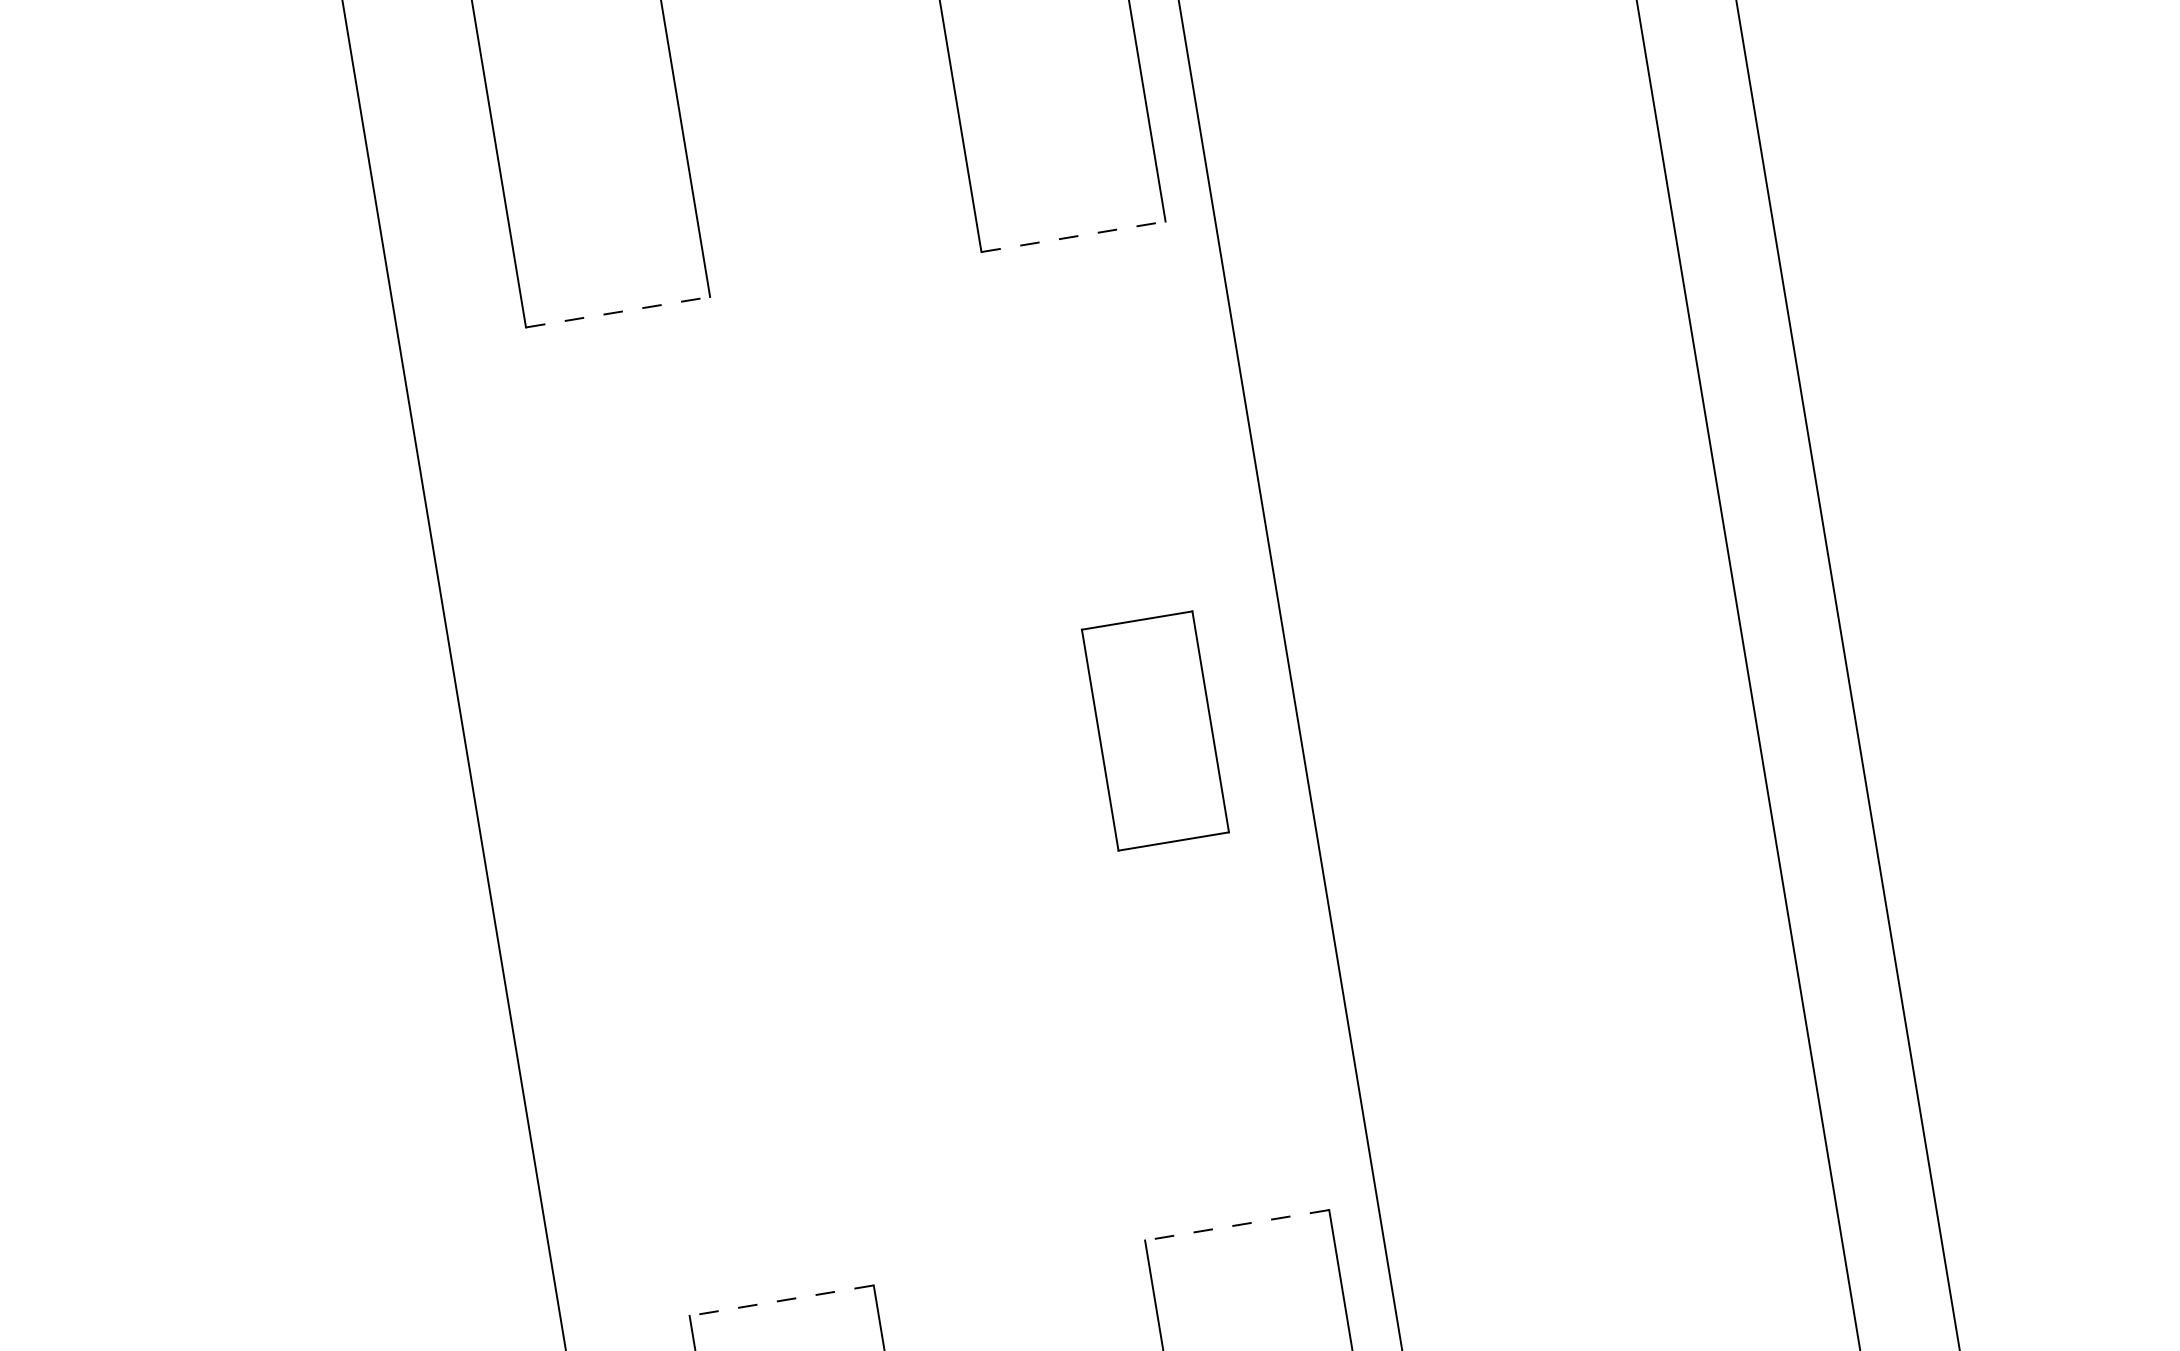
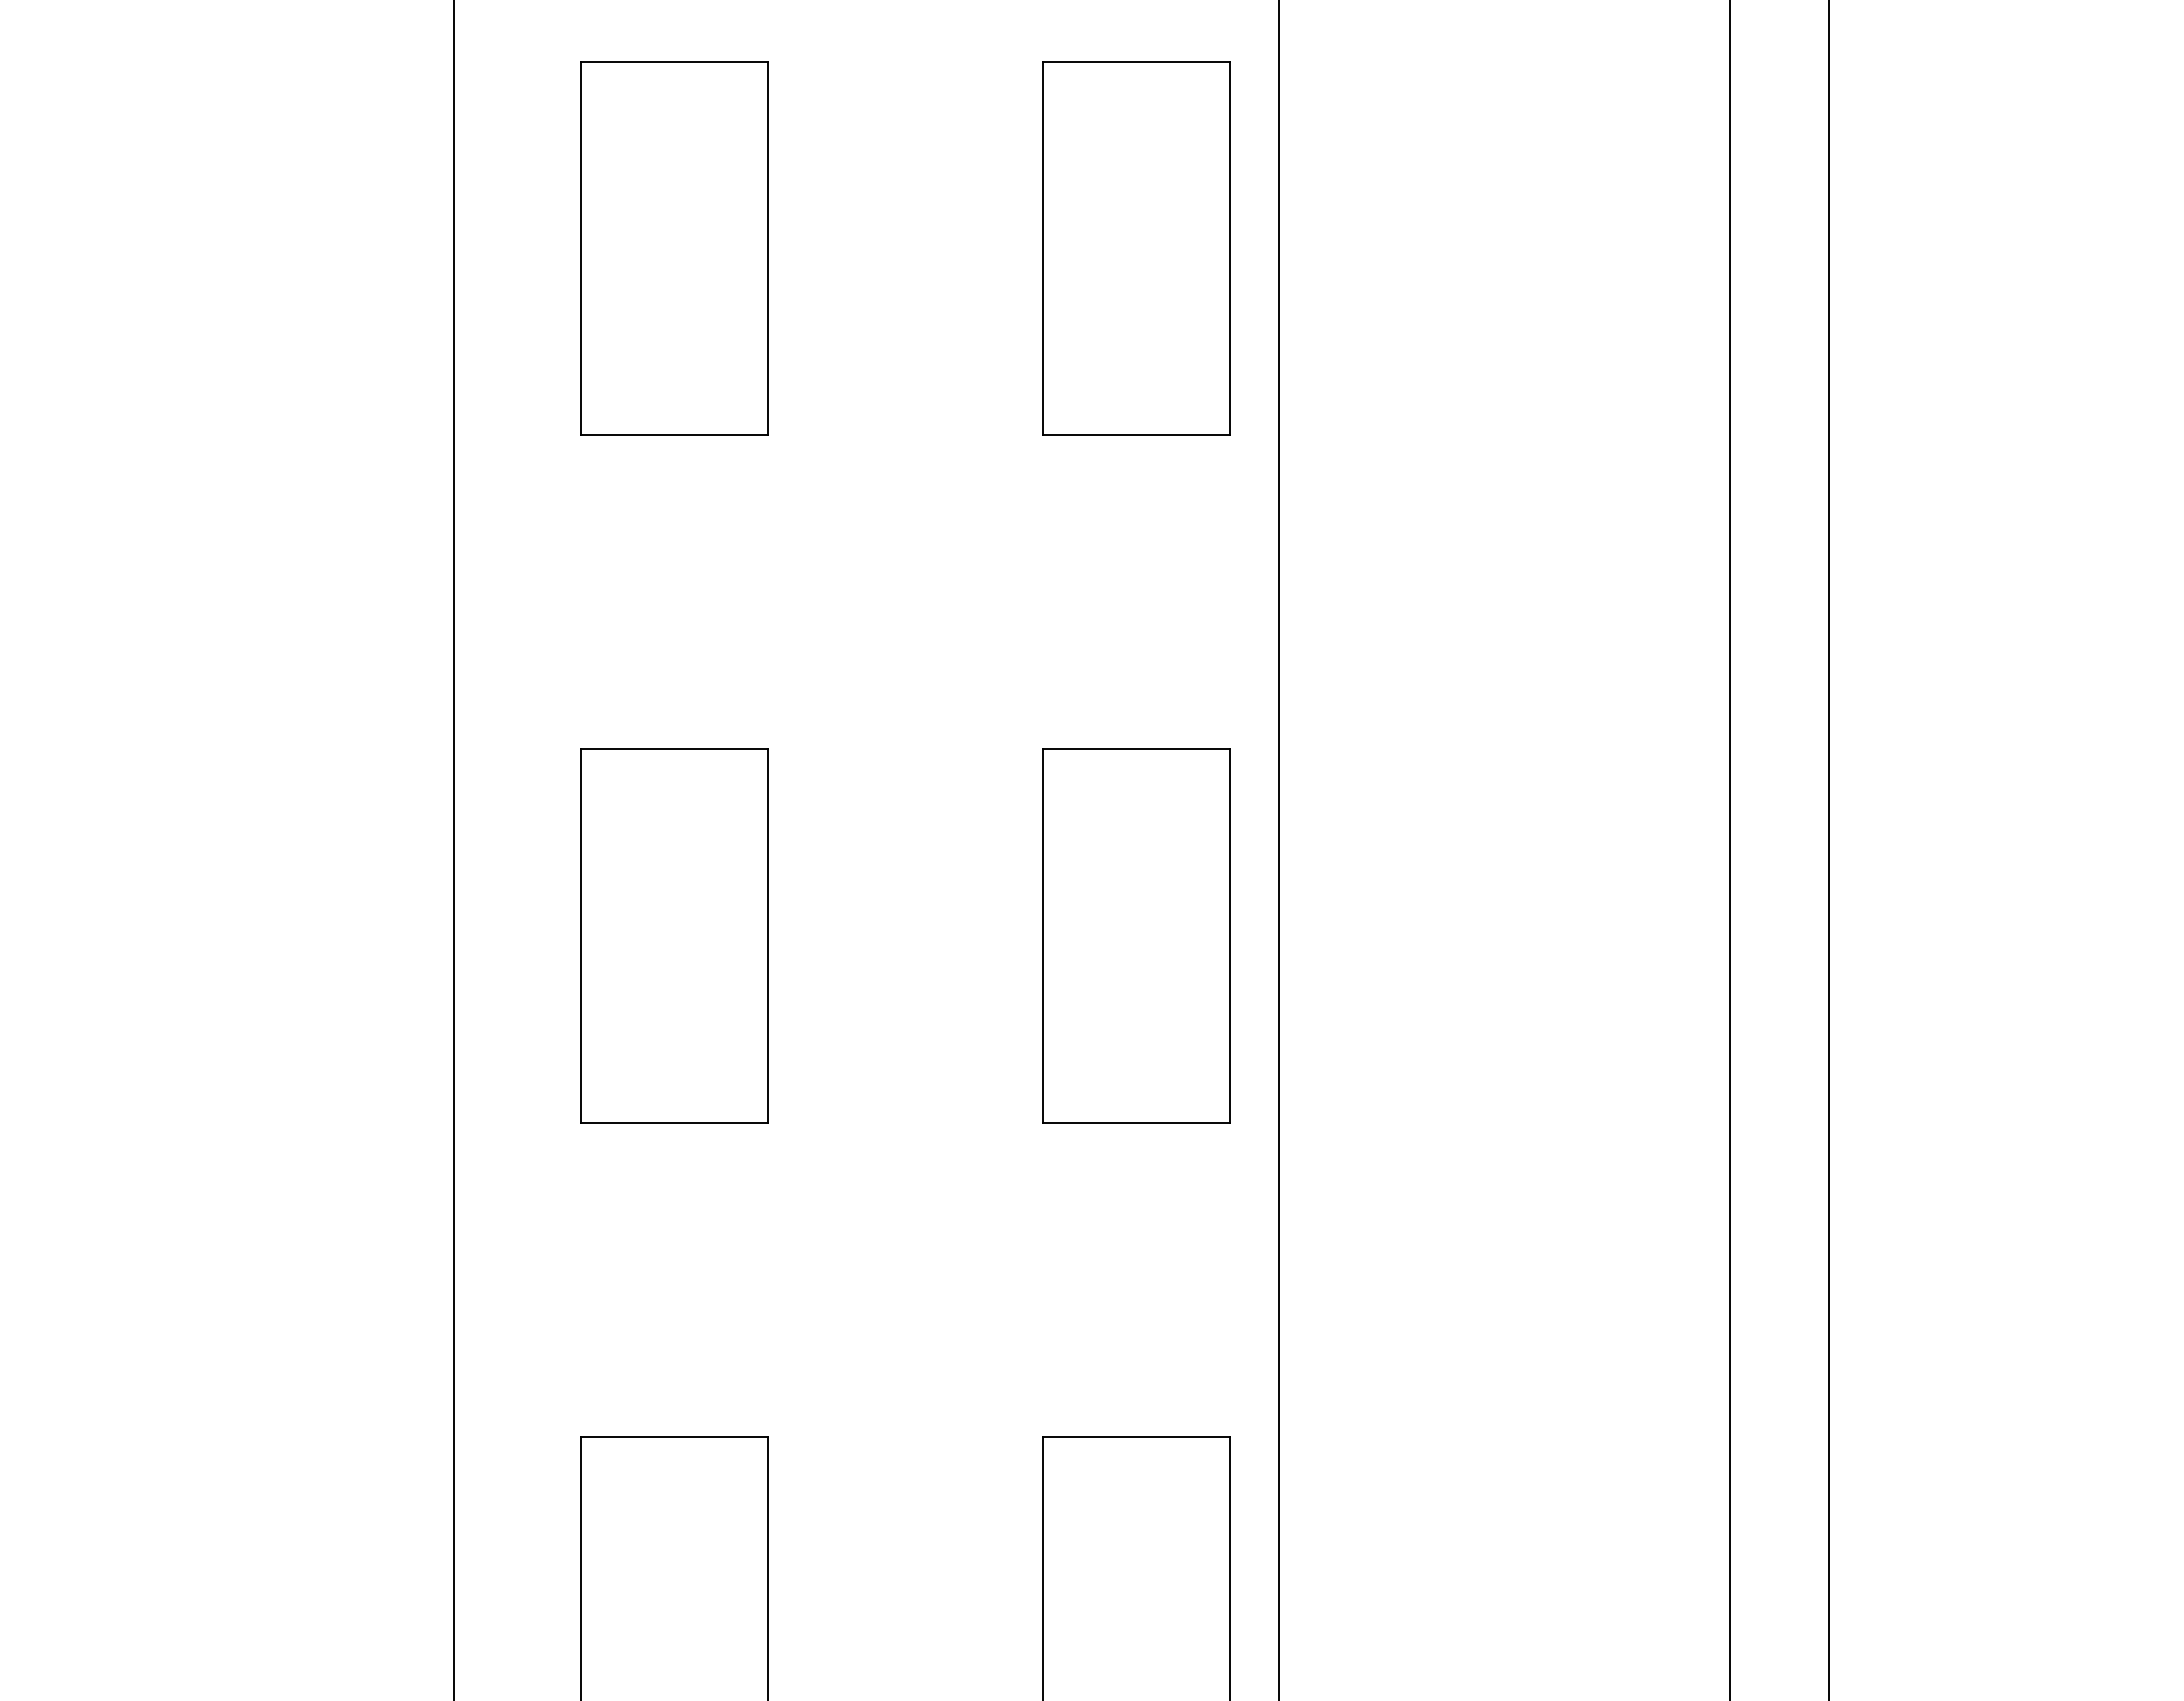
line: (1073, 237) -> (1136, 435), dashed -> solid
line: (619, 312) -> (675, 435), dashed -> solid
part: (1155, 730) -> (1136, 935), size x1.67
part: (699, 805) -> (674, 935), added
line: (1236, 1224) -> (1135, 1436), dashed -> solid
line: (781, 1300) -> (674, 1436), dashed -> solid

